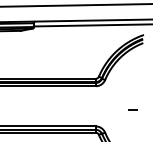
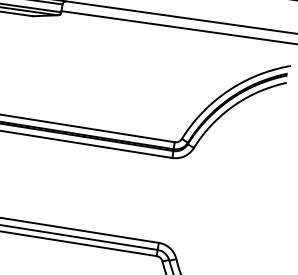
line: (132, 109) -> (241, 219), removed

